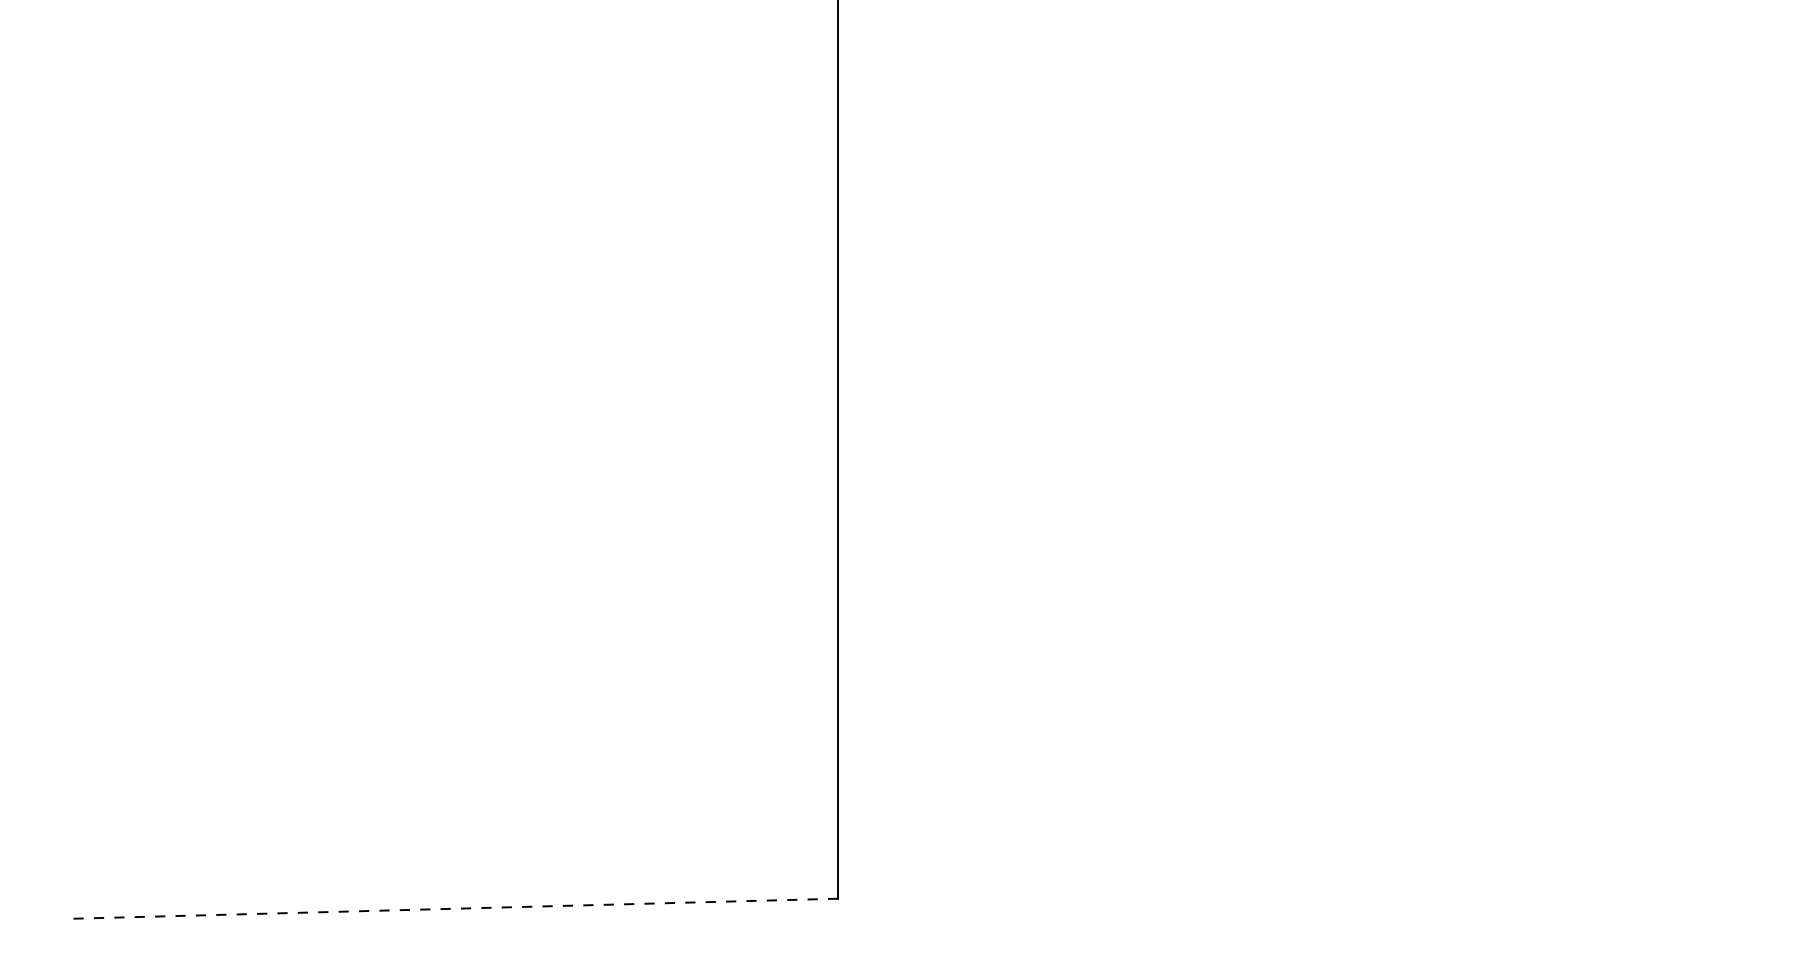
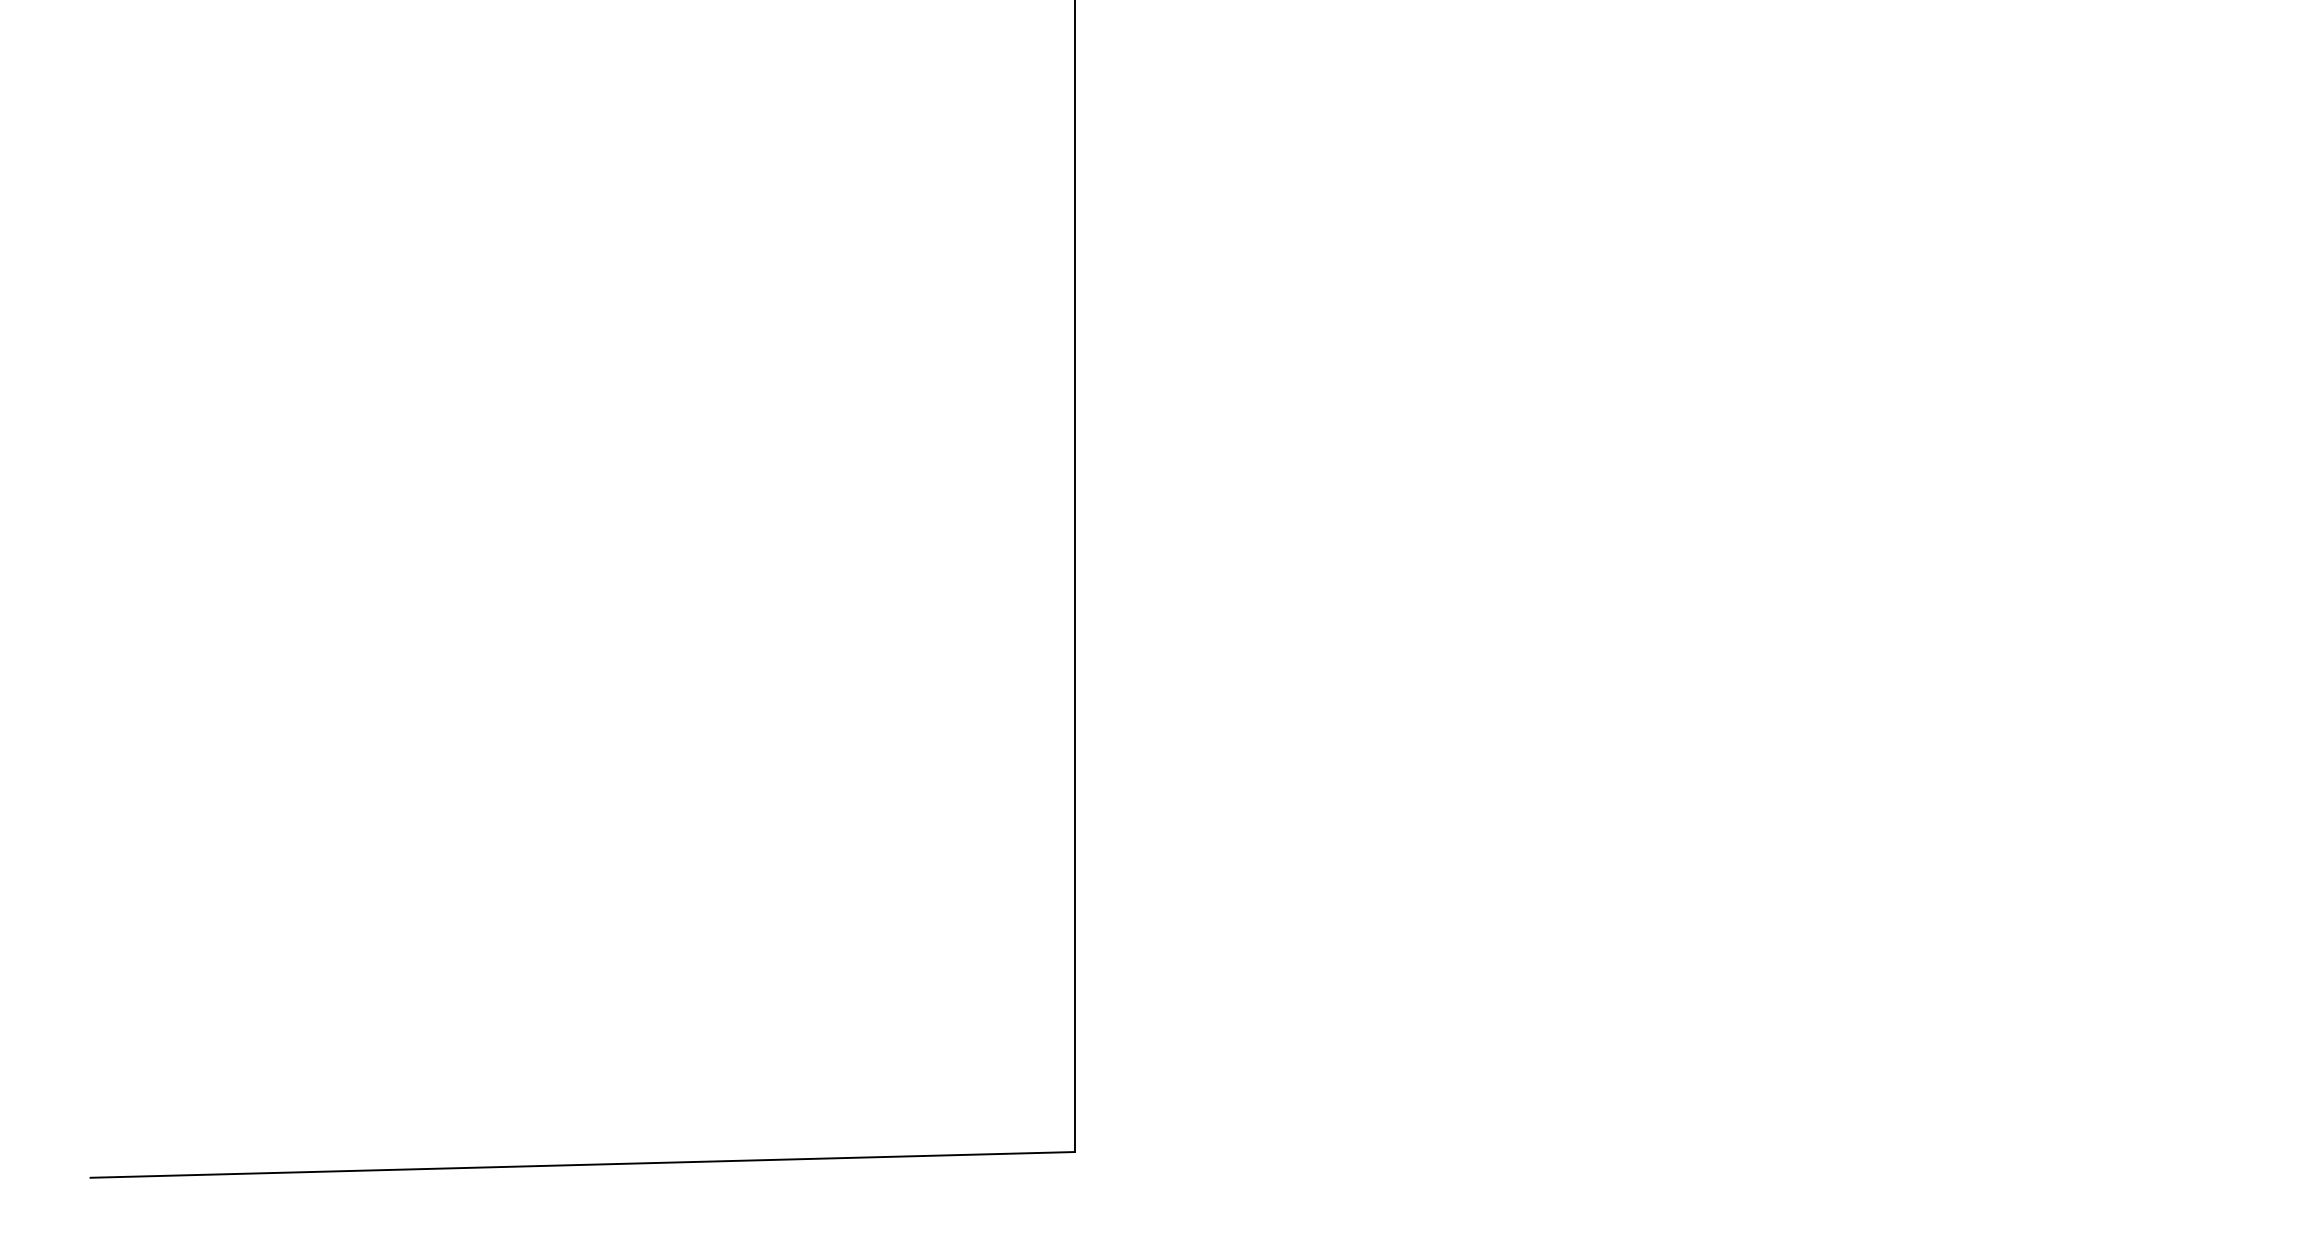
line: (454, 908) -> (582, 1164), dashed -> solid

